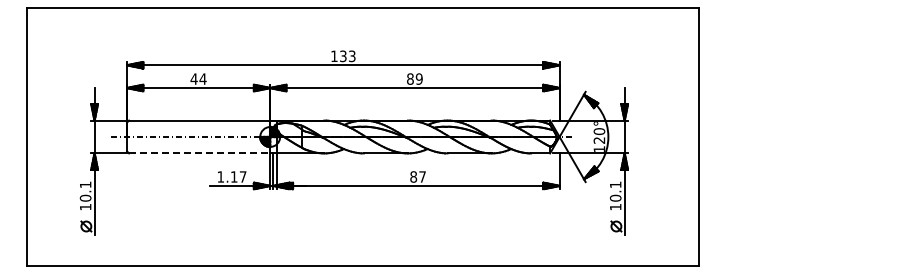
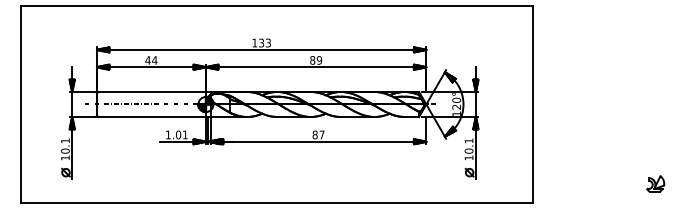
line: (199, 153) -> (152, 117), dashed -> solid
text: (238, 176) -> (181, 134), 1.17 -> 1.01
part: (860, 241) -> (655, 184), added

